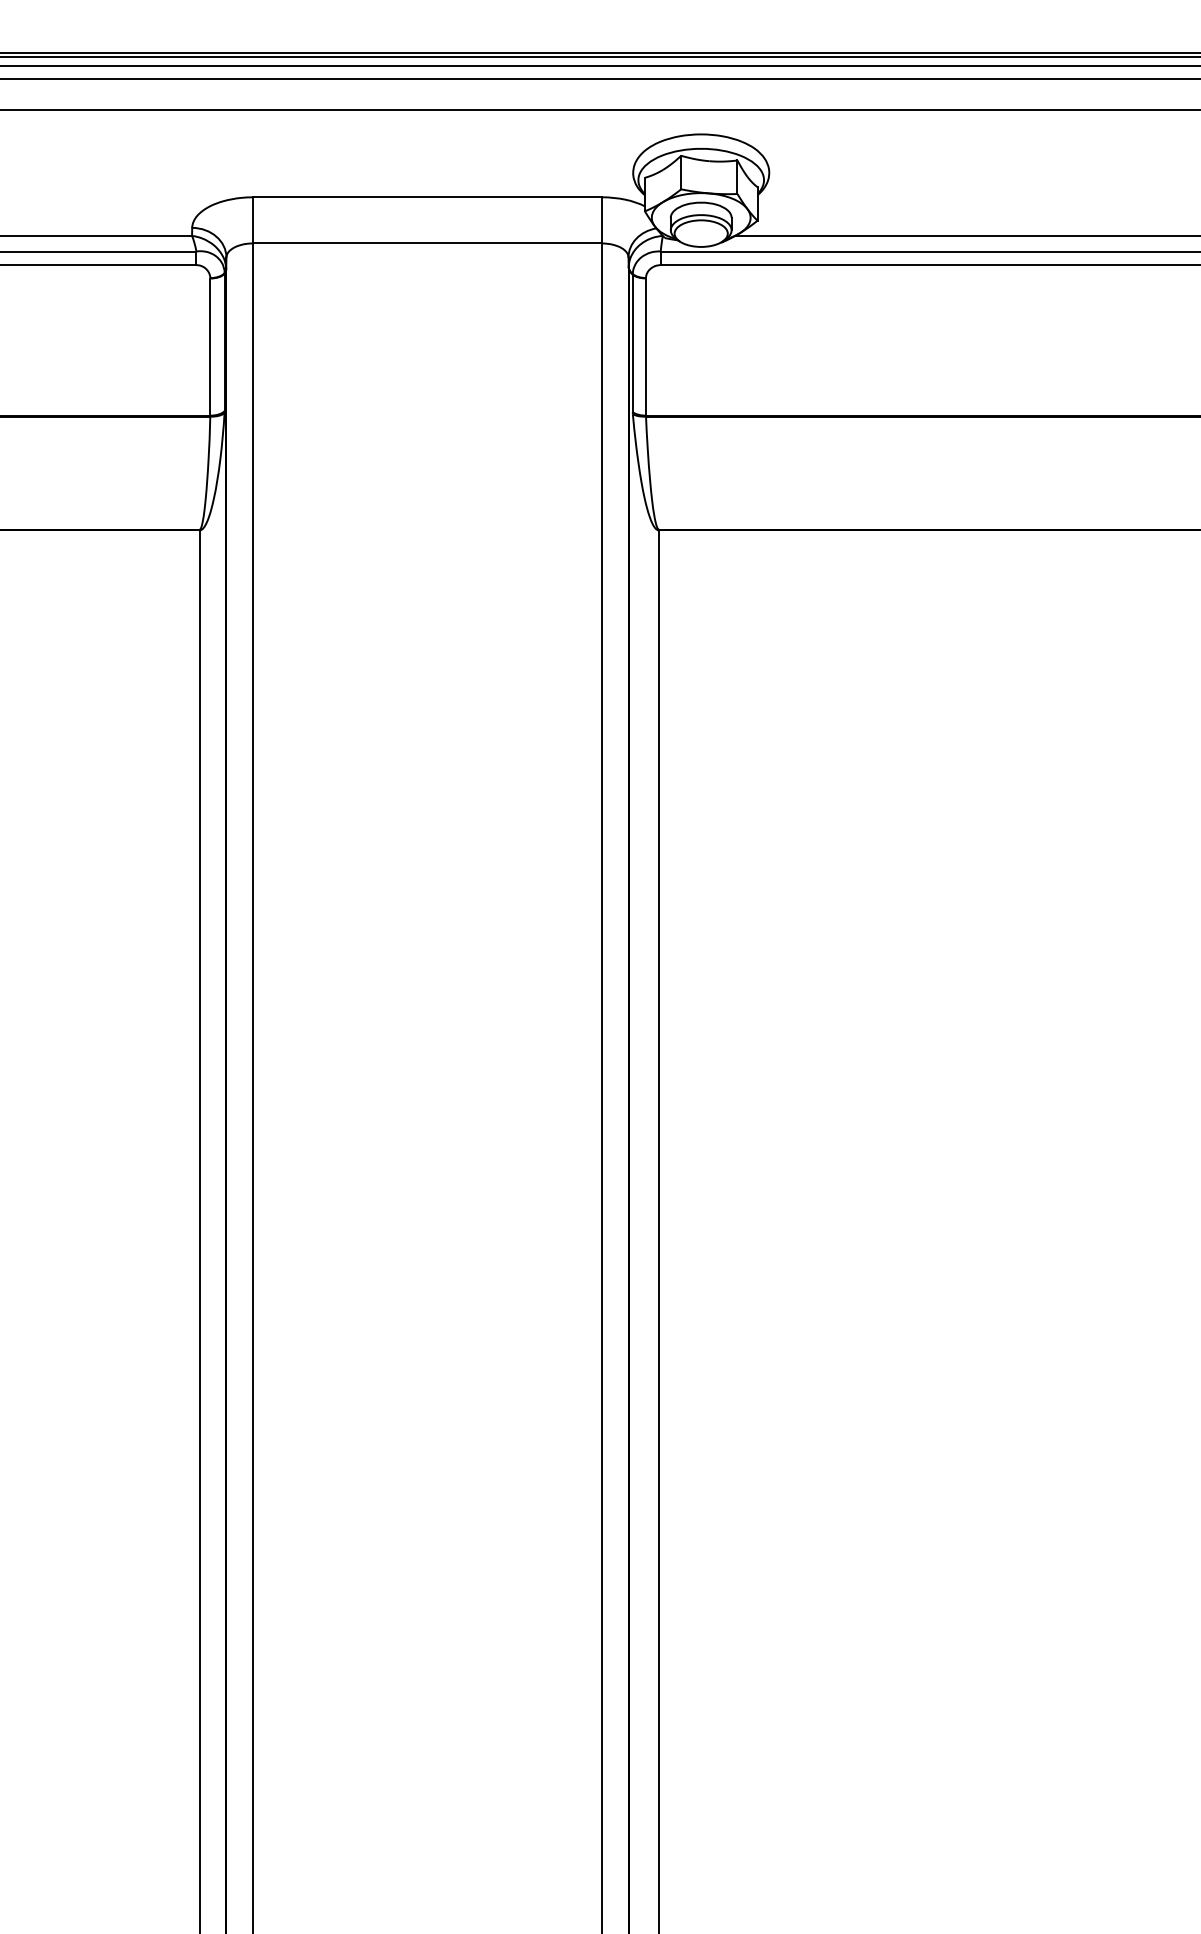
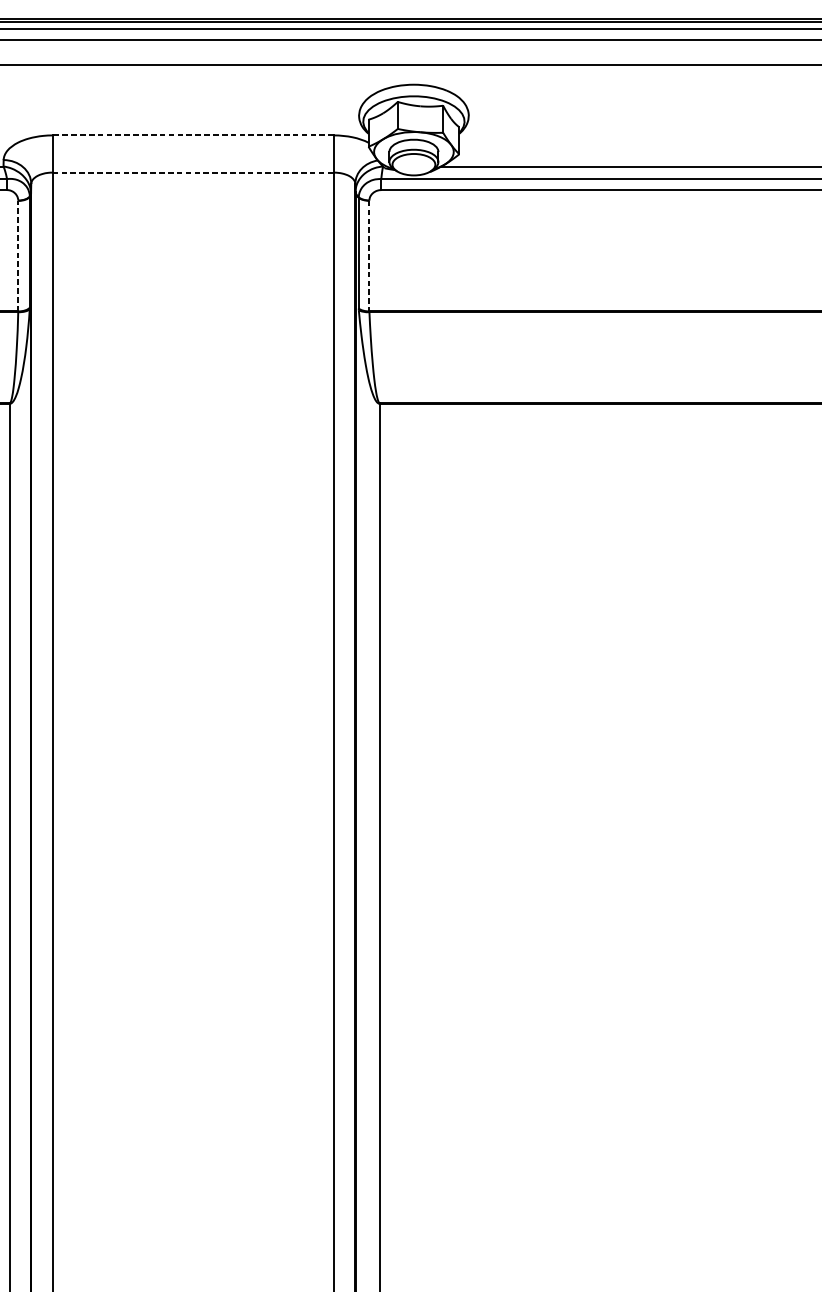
line: (426, 197) -> (192, 135), solid -> dashed
line: (427, 243) -> (193, 172), solid -> dashed
line: (210, 347) -> (18, 256), solid -> dashed
line: (645, 347) -> (369, 256), solid -> dashed

